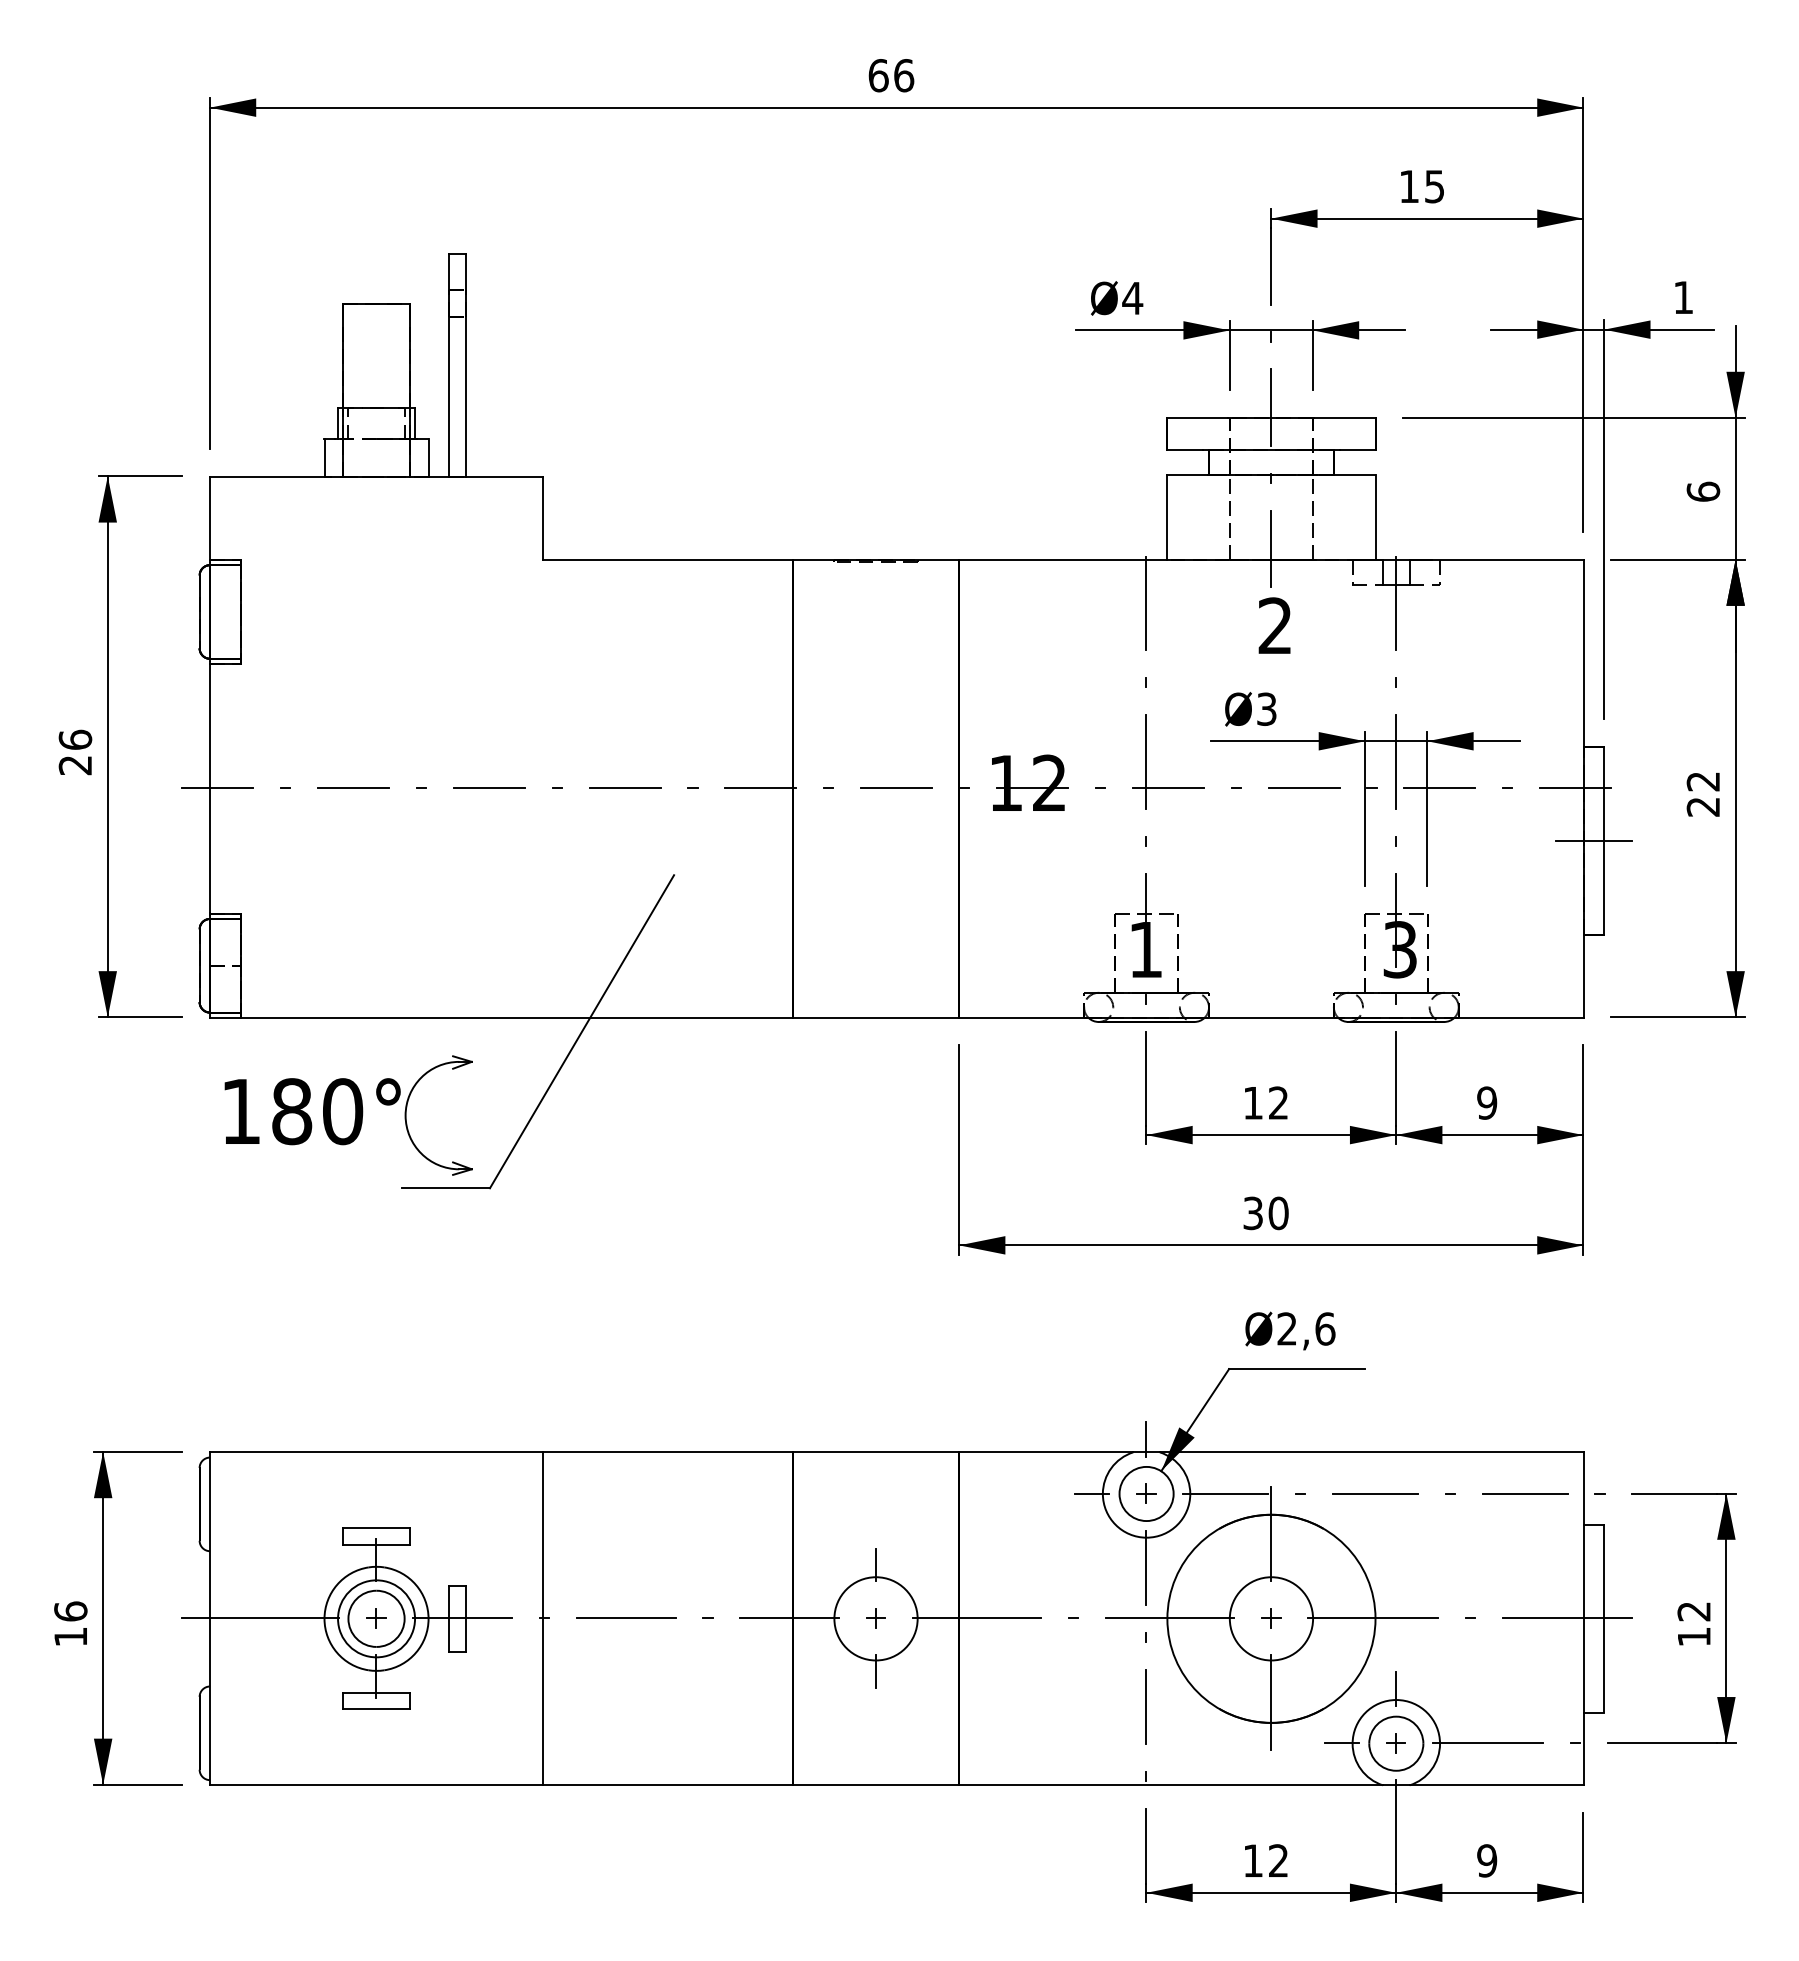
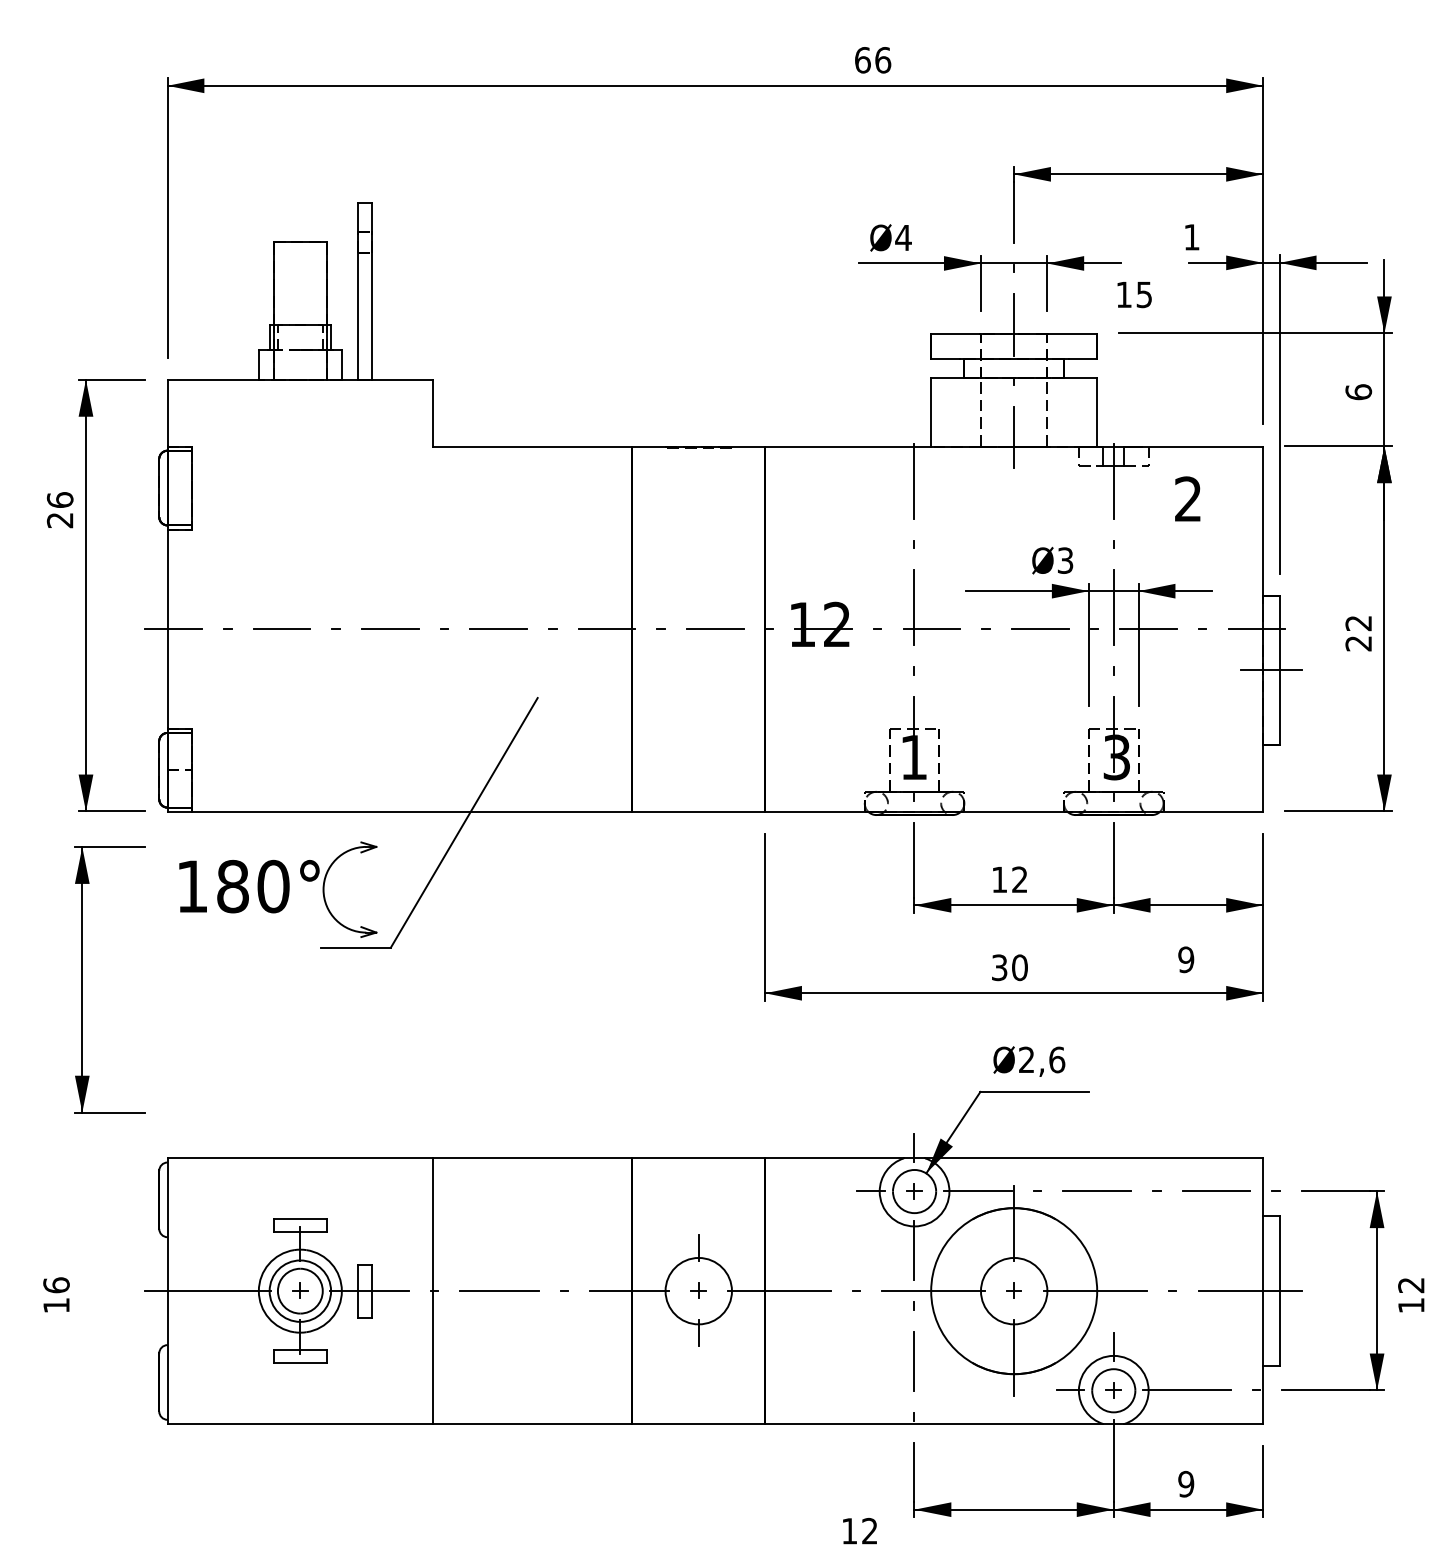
text: (891, 75) -> (873, 60), moved
text: (1422, 187) -> (1134, 295), moved
text: (1684, 297) -> (1192, 237), moved
text: (1274, 625) -> (1187, 498), moved
text: (1250, 709) -> (1052, 560), moved
text: (74, 752) -> (59, 510), moved
text: (1487, 1102) -> (1186, 959), moved
part: (103, 1618) -> (82, 979), moved
text: (1694, 1624) -> (1411, 1295), moved
text: (1265, 1861) -> (859, 1531), moved

